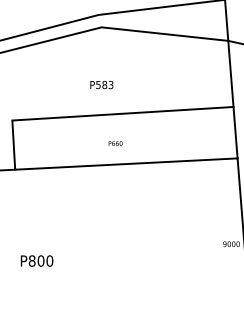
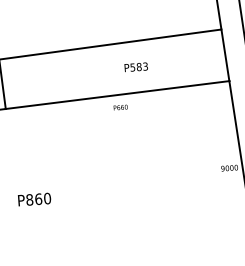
text: (101, 85) -> (135, 67), moved
text: (115, 143) -> (120, 107), moved
text: (40, 260) -> (38, 198), P800 -> P860

